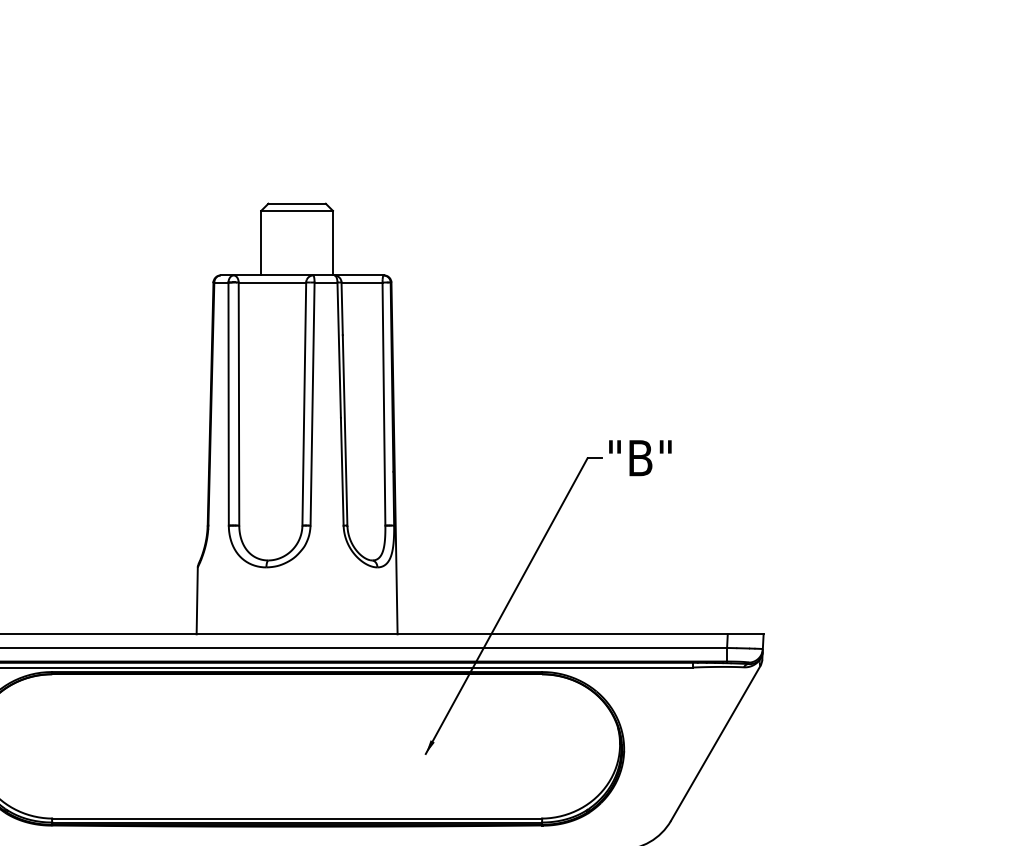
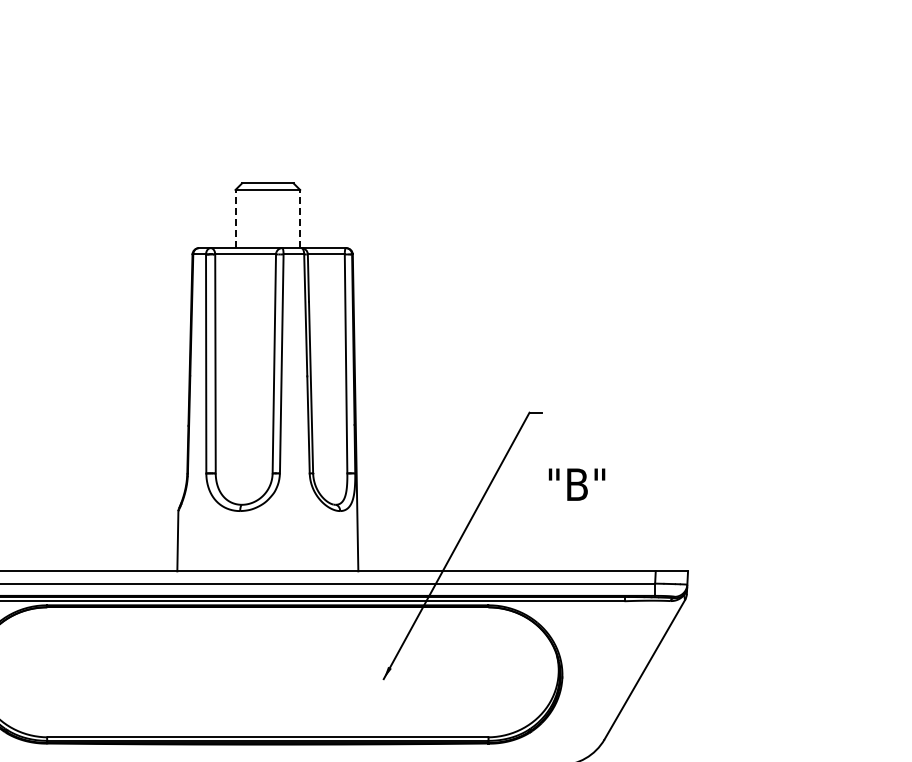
line: (261, 242) -> (235, 218), solid -> dashed
line: (333, 242) -> (300, 218), solid -> dashed
text: (639, 457) -> (576, 484), moved

